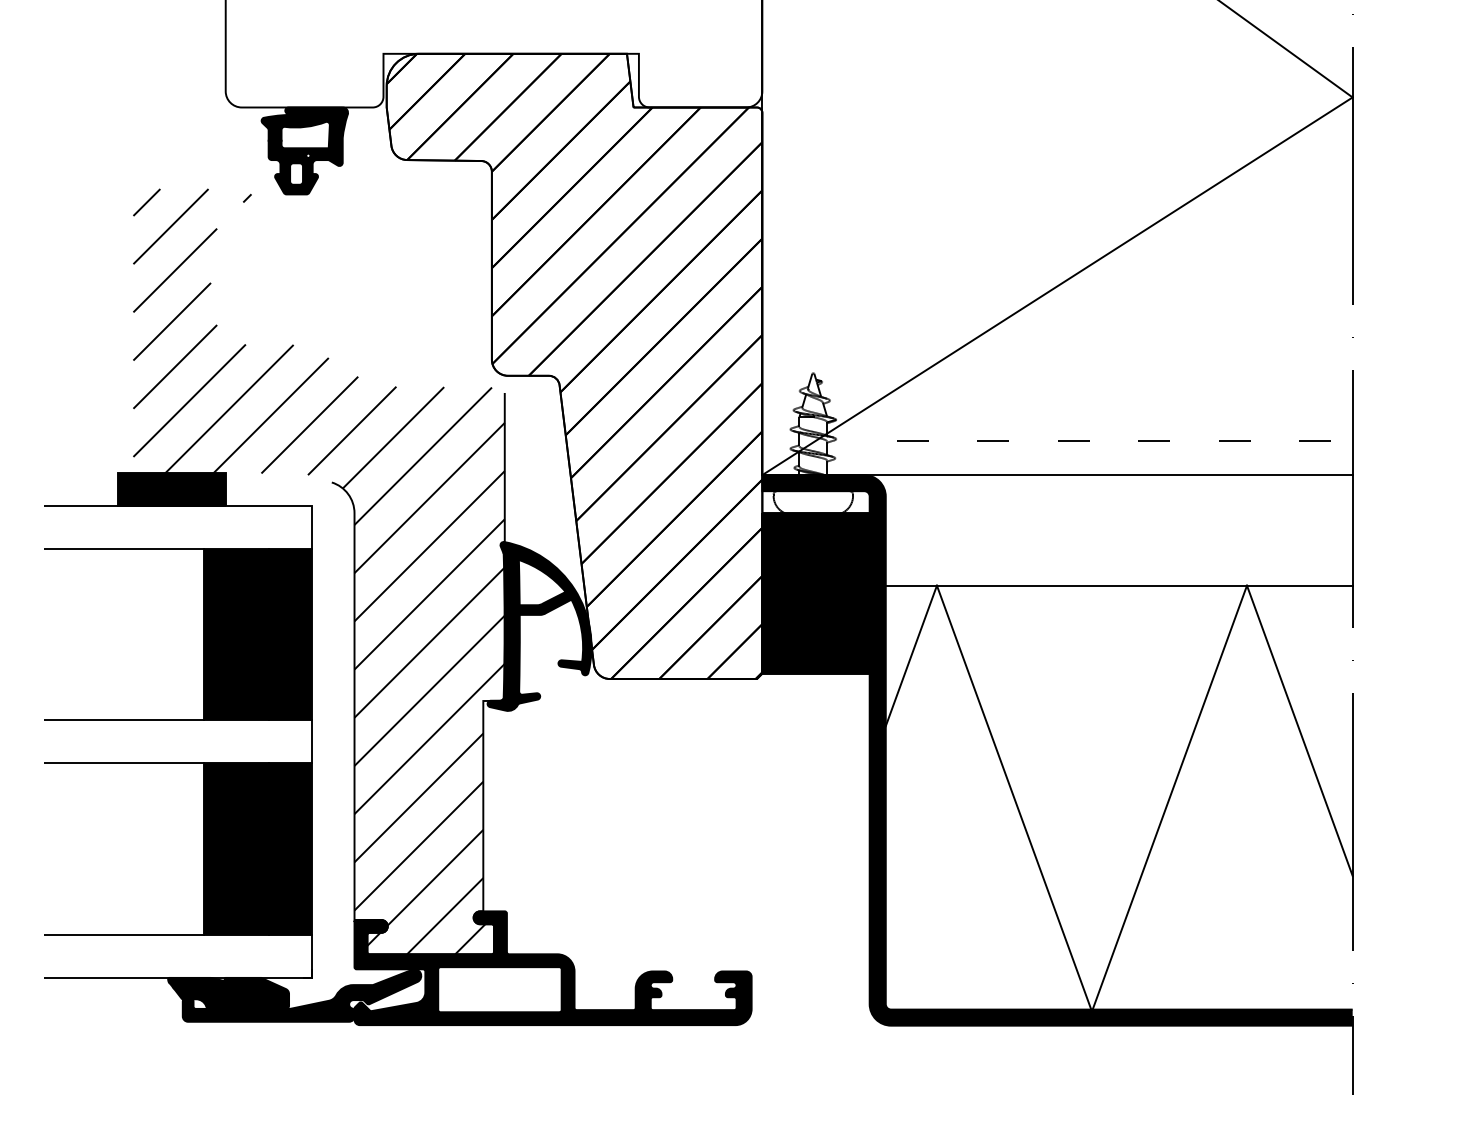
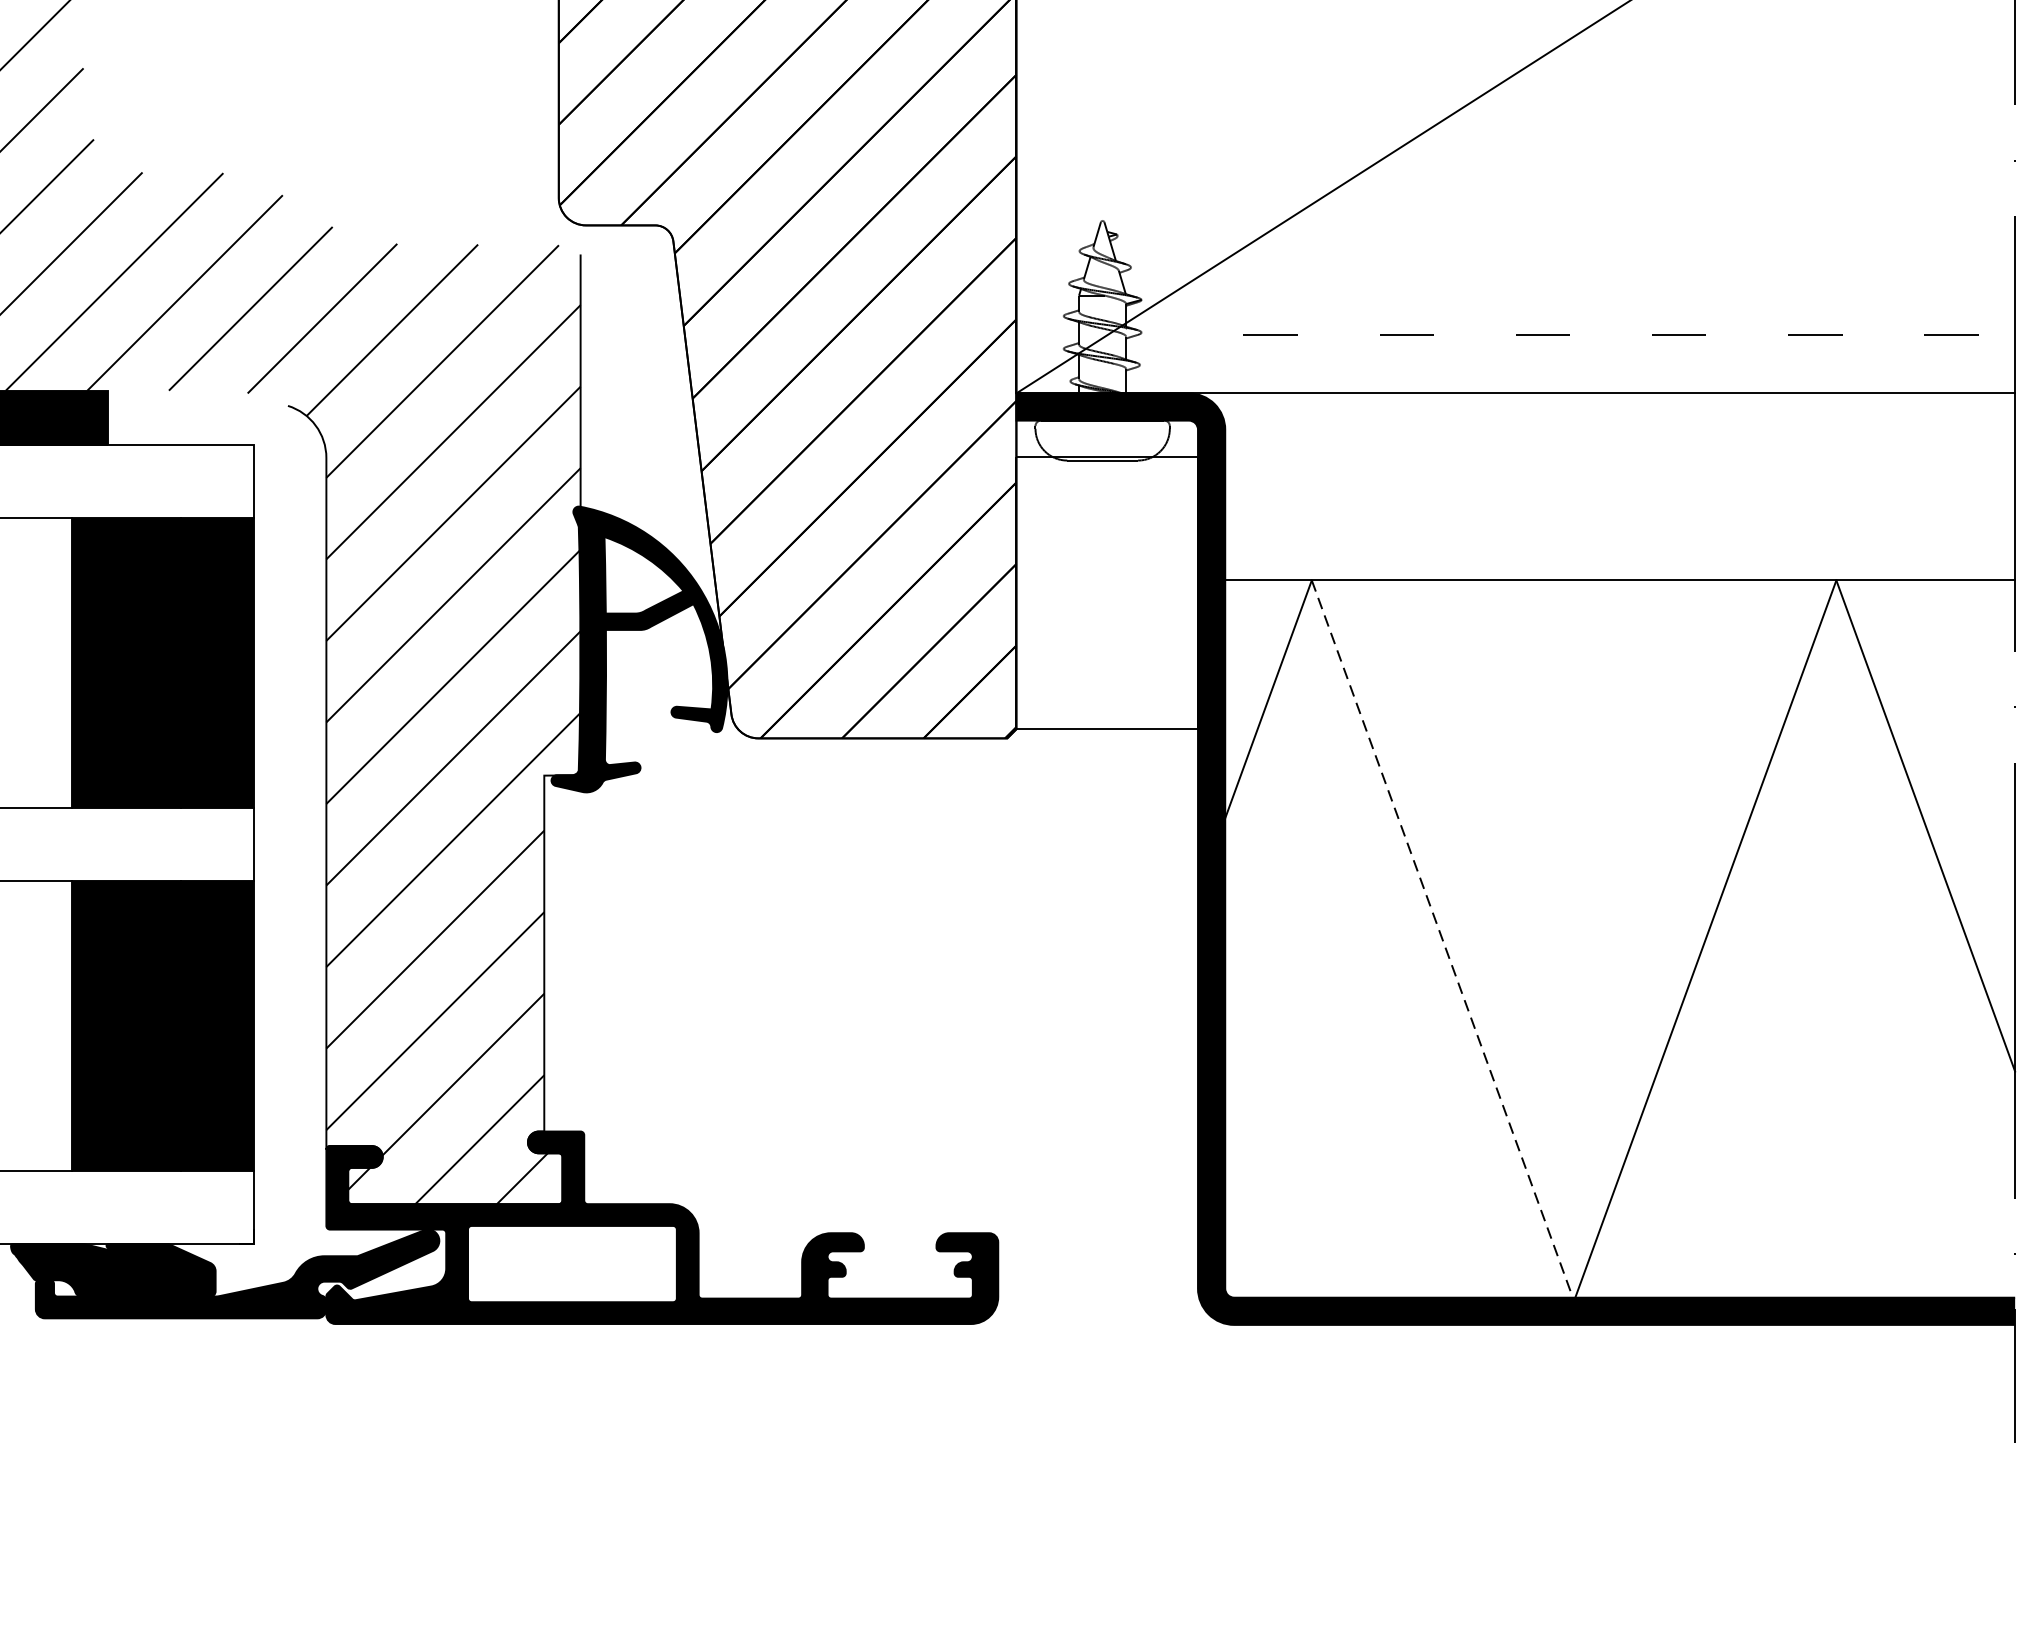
fill: (815, 592) -> (1106, 592), removed
line: (1014, 797) -> (1443, 938), solid -> dashed

